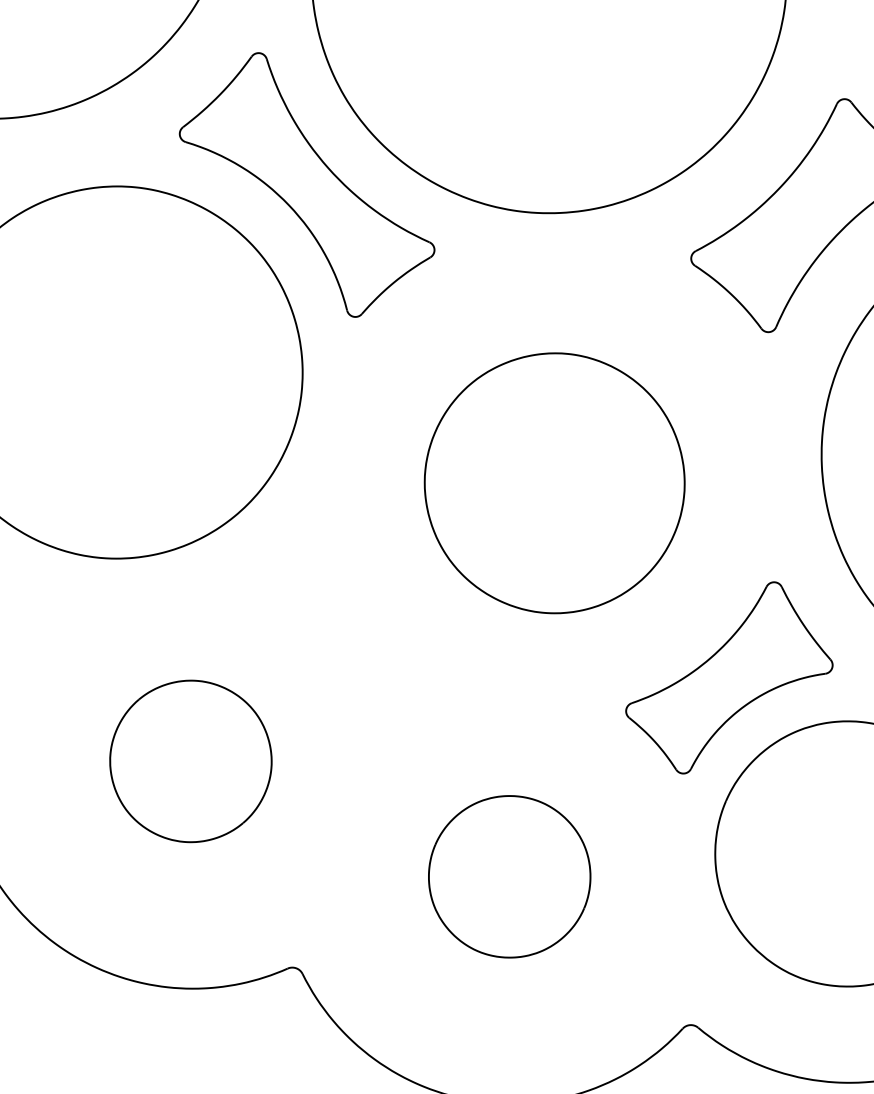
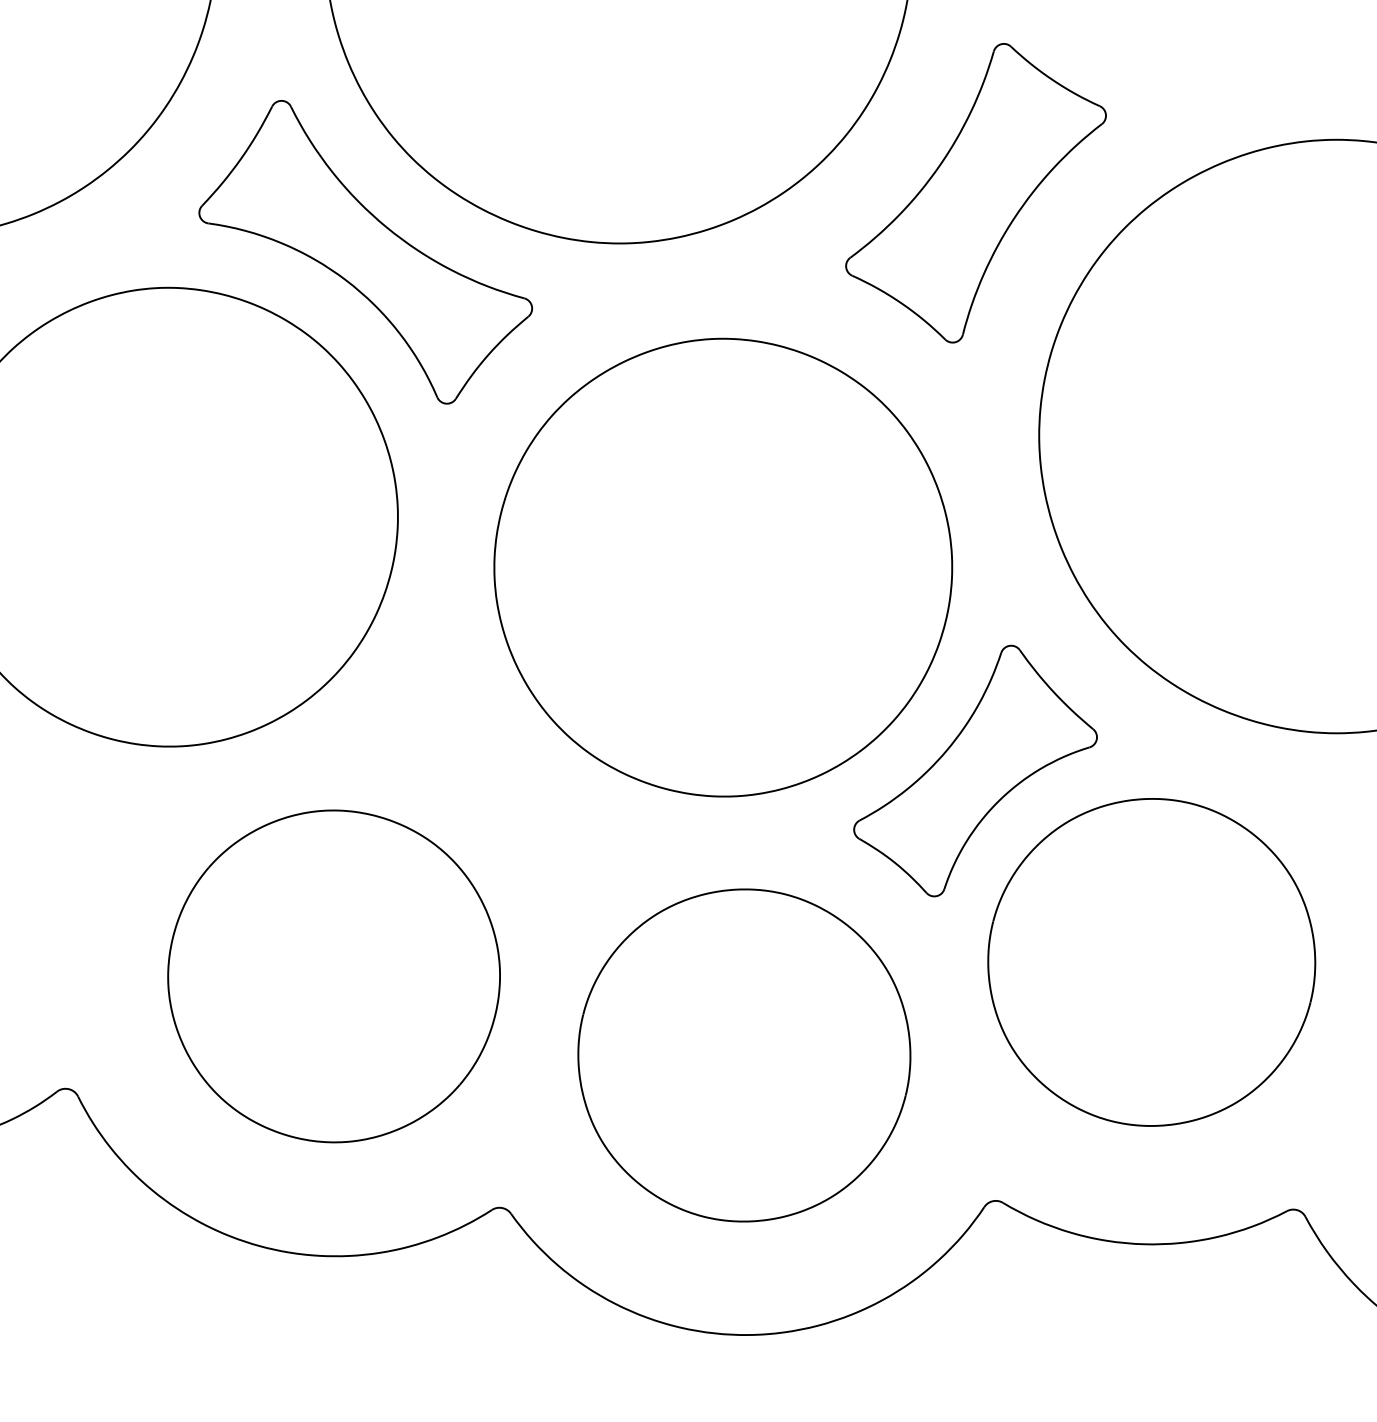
part: (554, 483) -> (723, 567), size x1.43
part: (190, 761) -> (333, 976), size x1.67
part: (509, 876) -> (744, 1055), size x1.67

